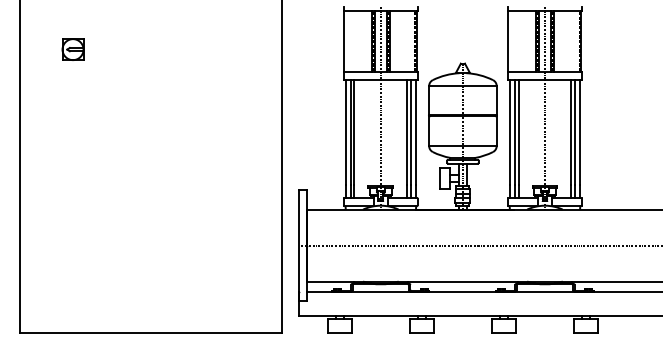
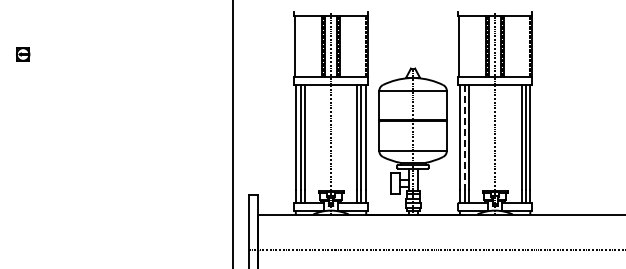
part: (72, 49) -> (22, 54), size x0.6
line: (514, 132) -> (464, 137), solid -> dashed

